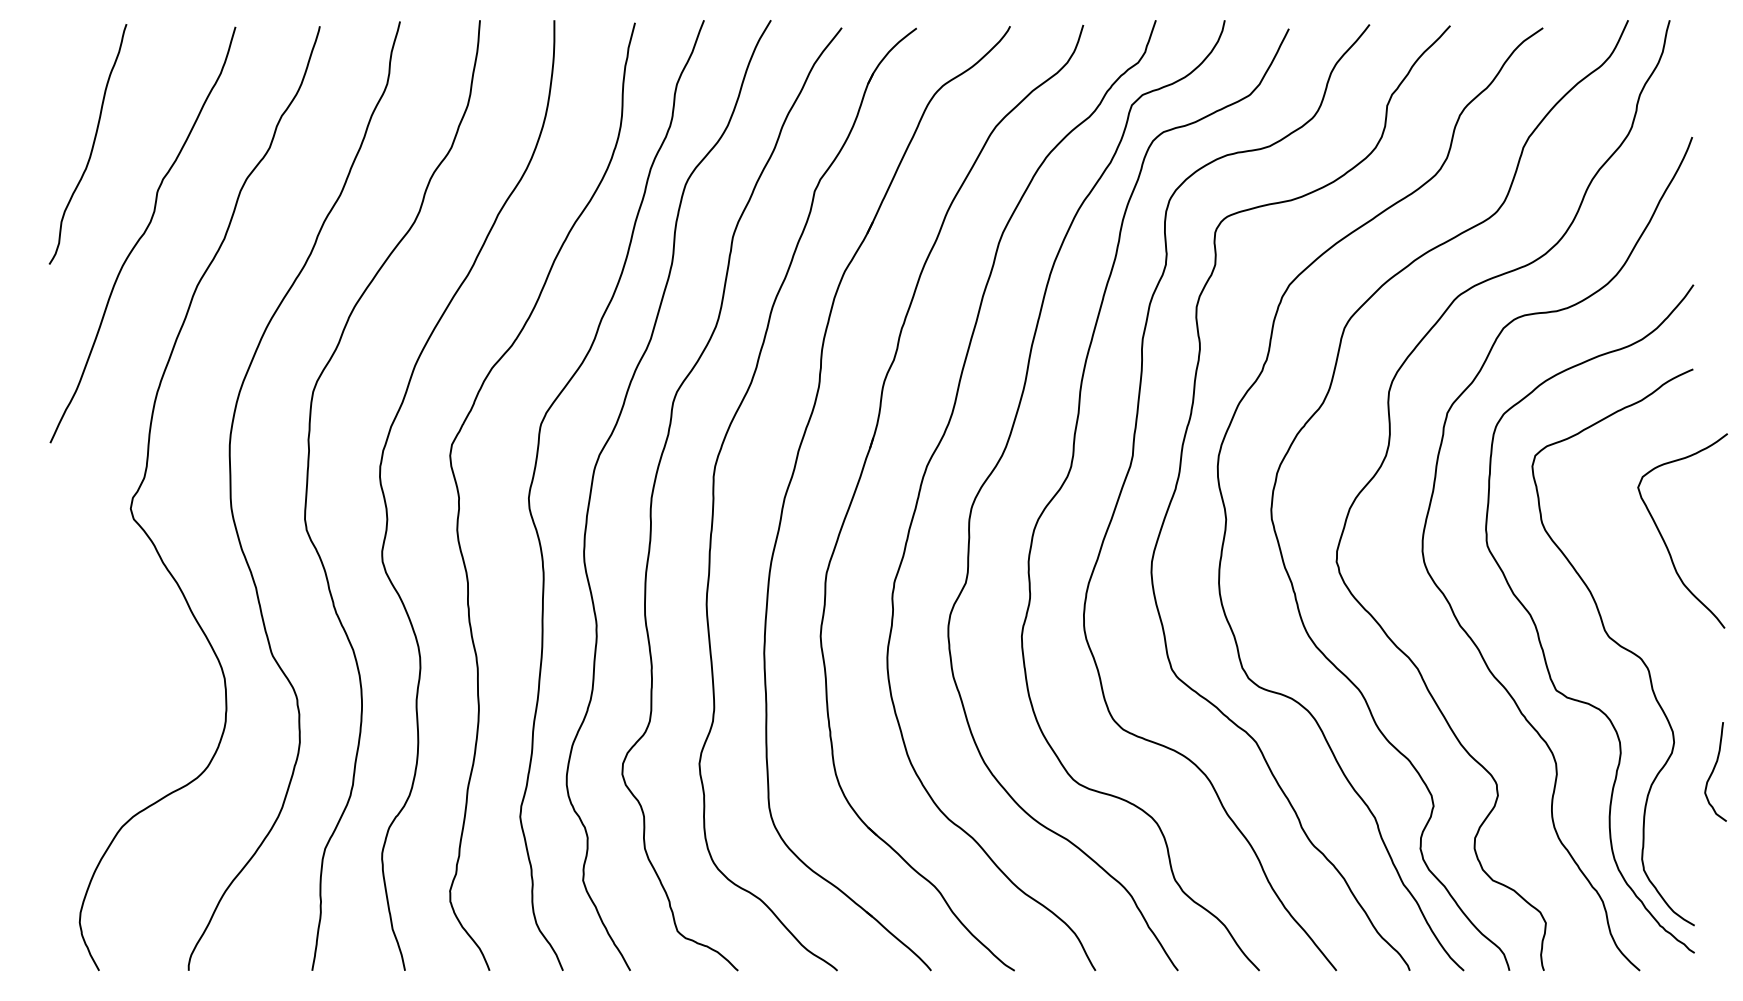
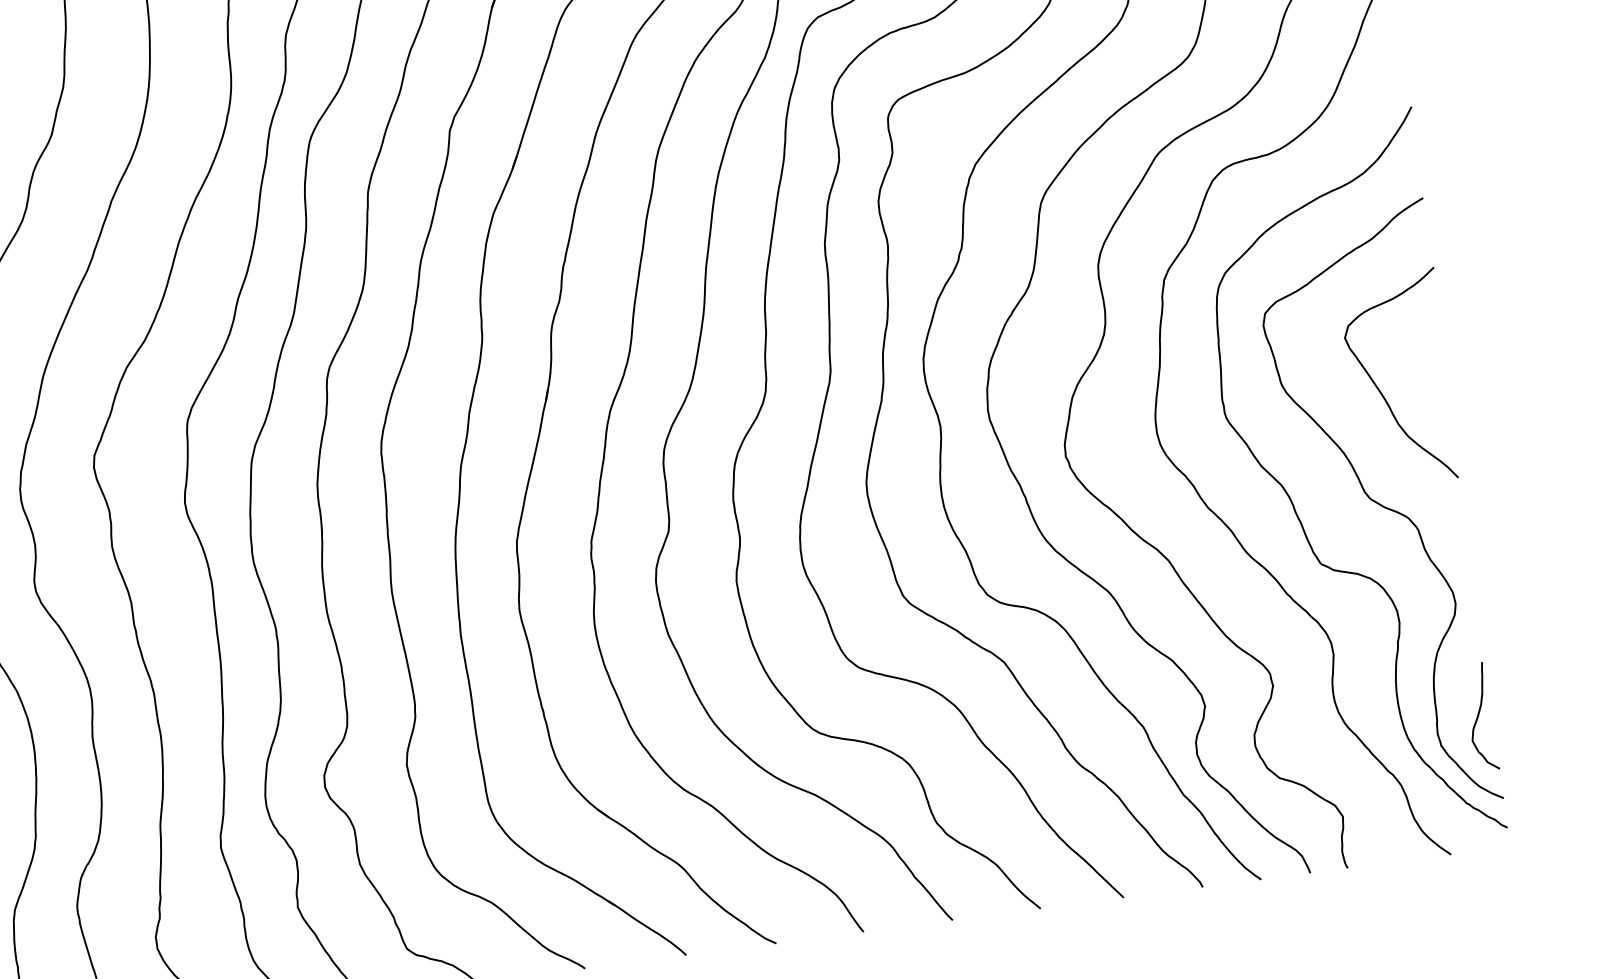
curve: (1664, 539) -> (1380, 390), moved
curve: (1714, 770) -> (1479, 715), moved

